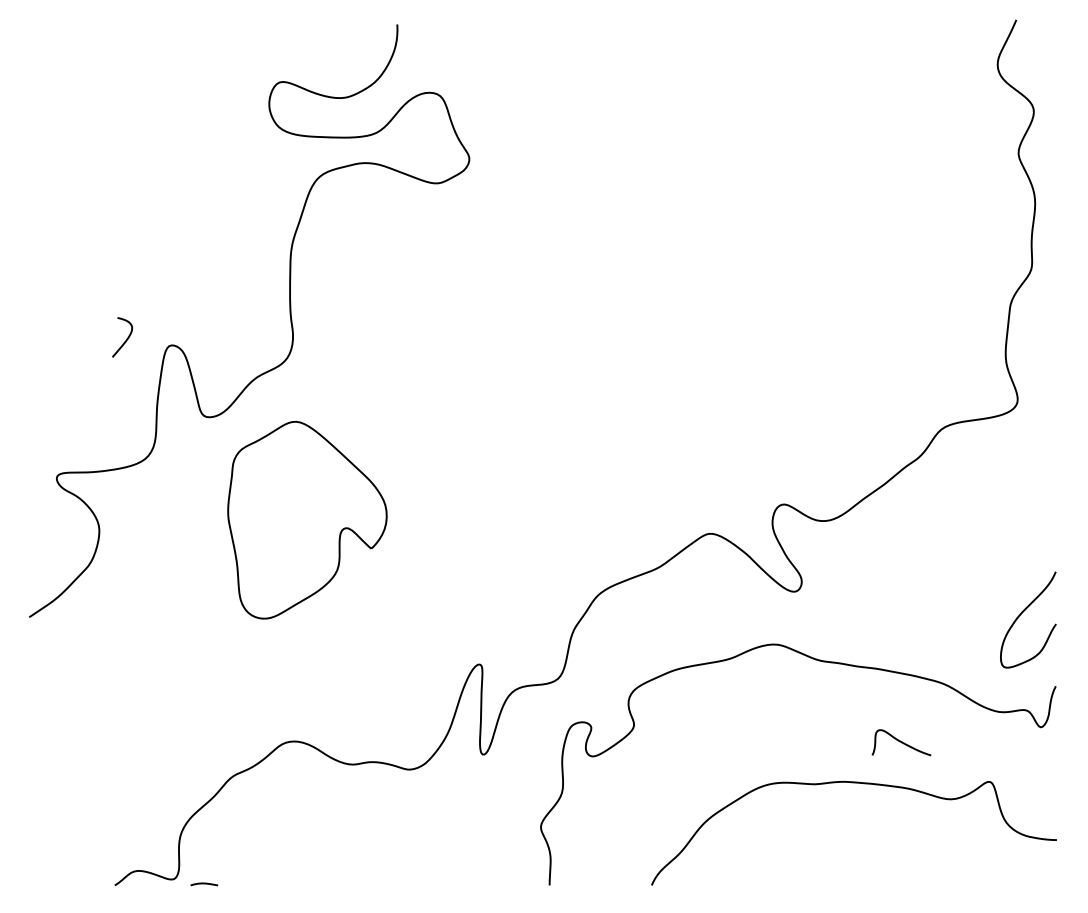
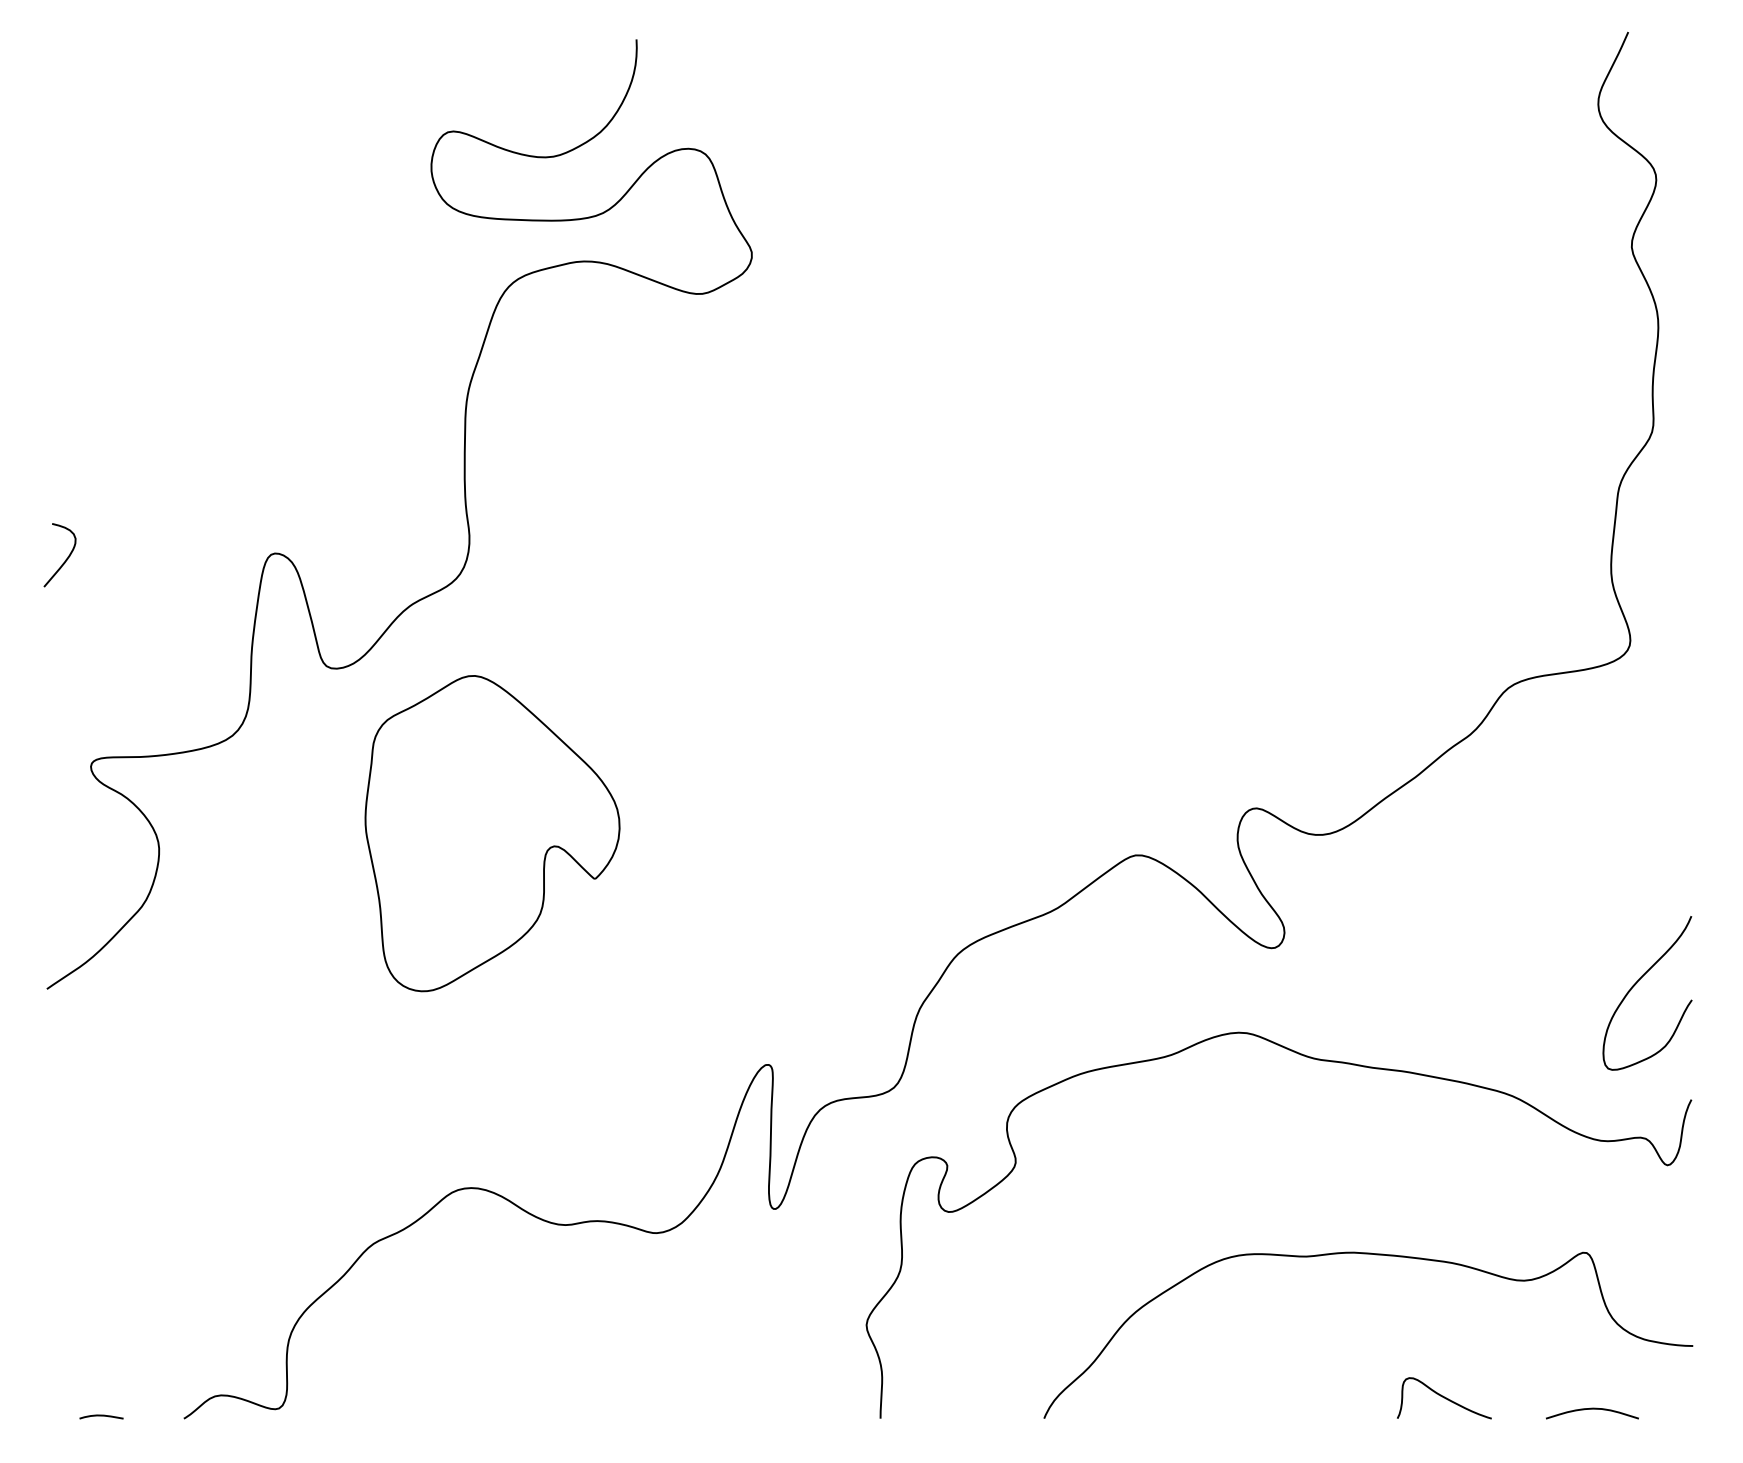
curve: (126, 338) -> (66, 556), moved
curve: (901, 742) -> (1444, 1397), moved
curve: (994, 880) -> (1593, 1410), added
curve: (204, 884) -> (101, 1417), moved

